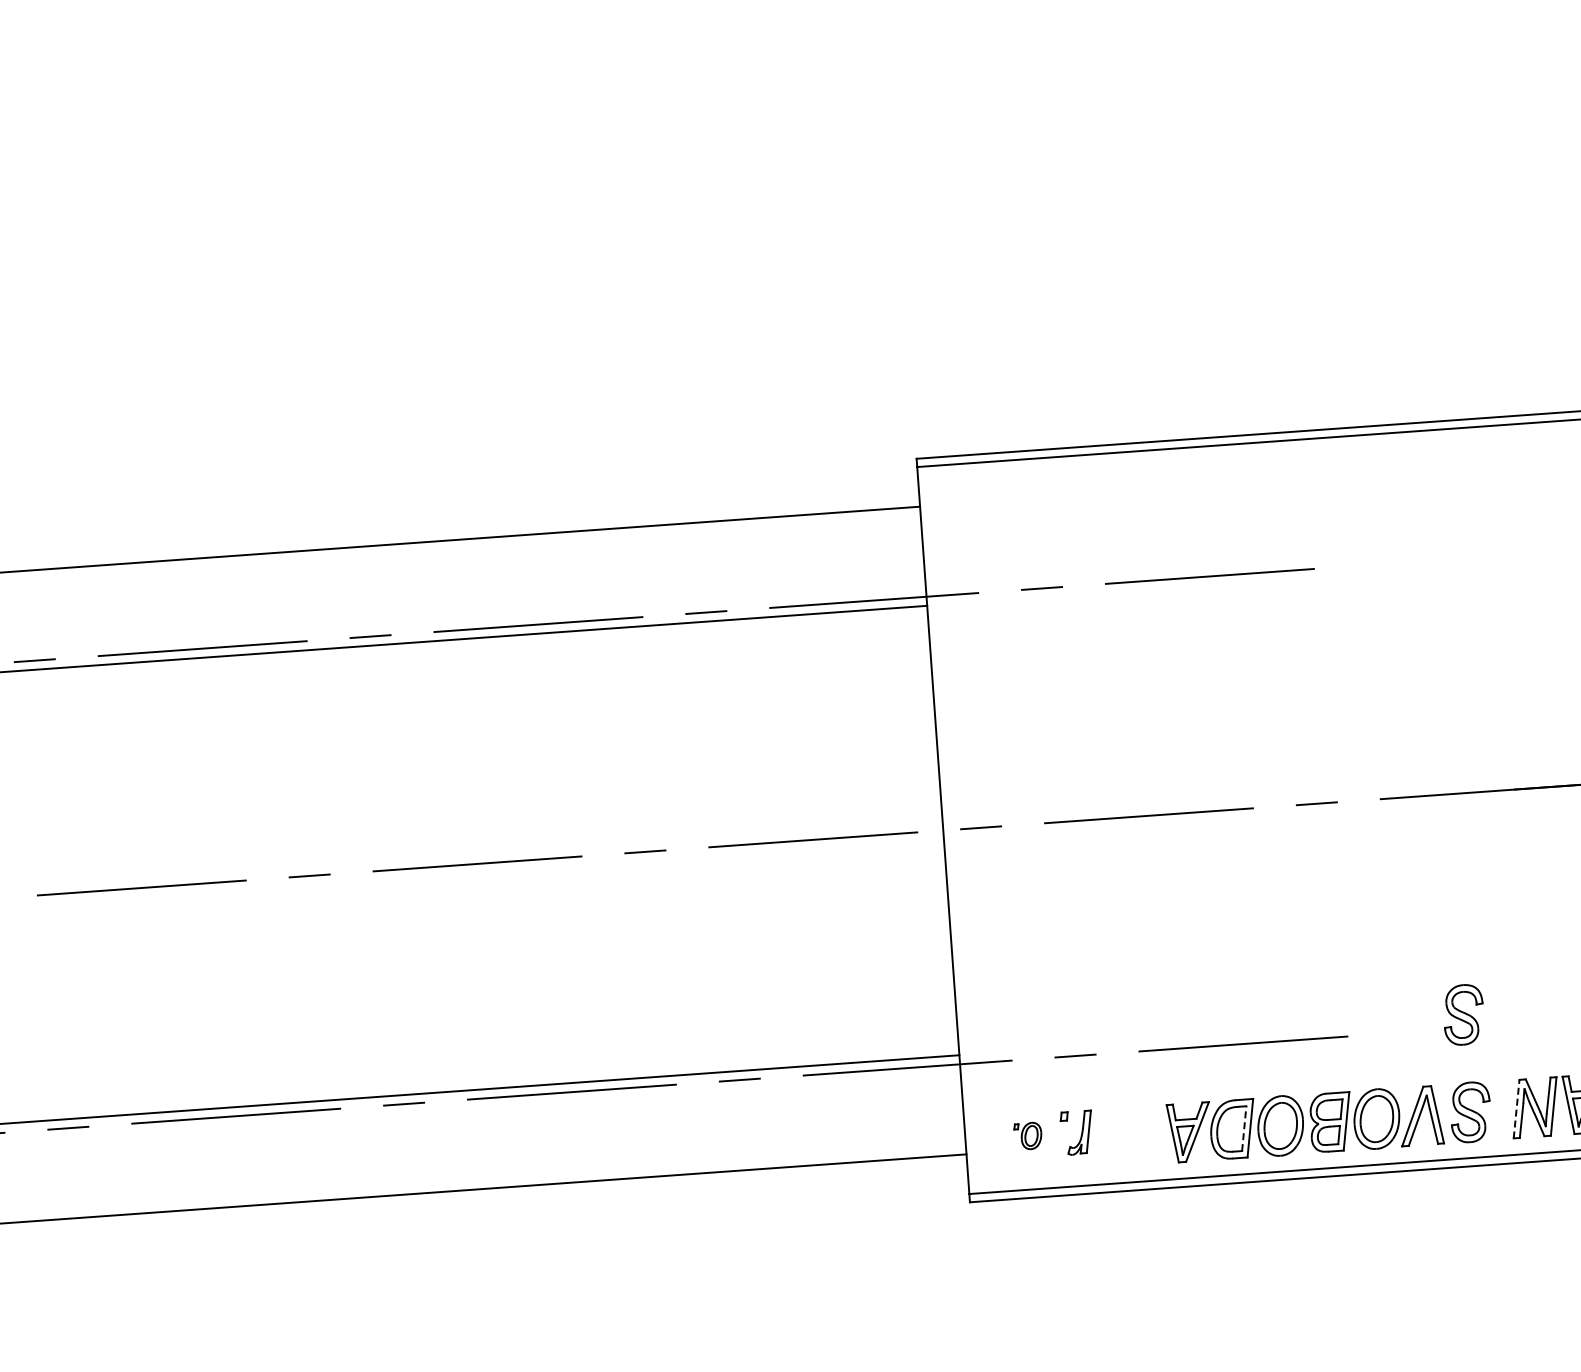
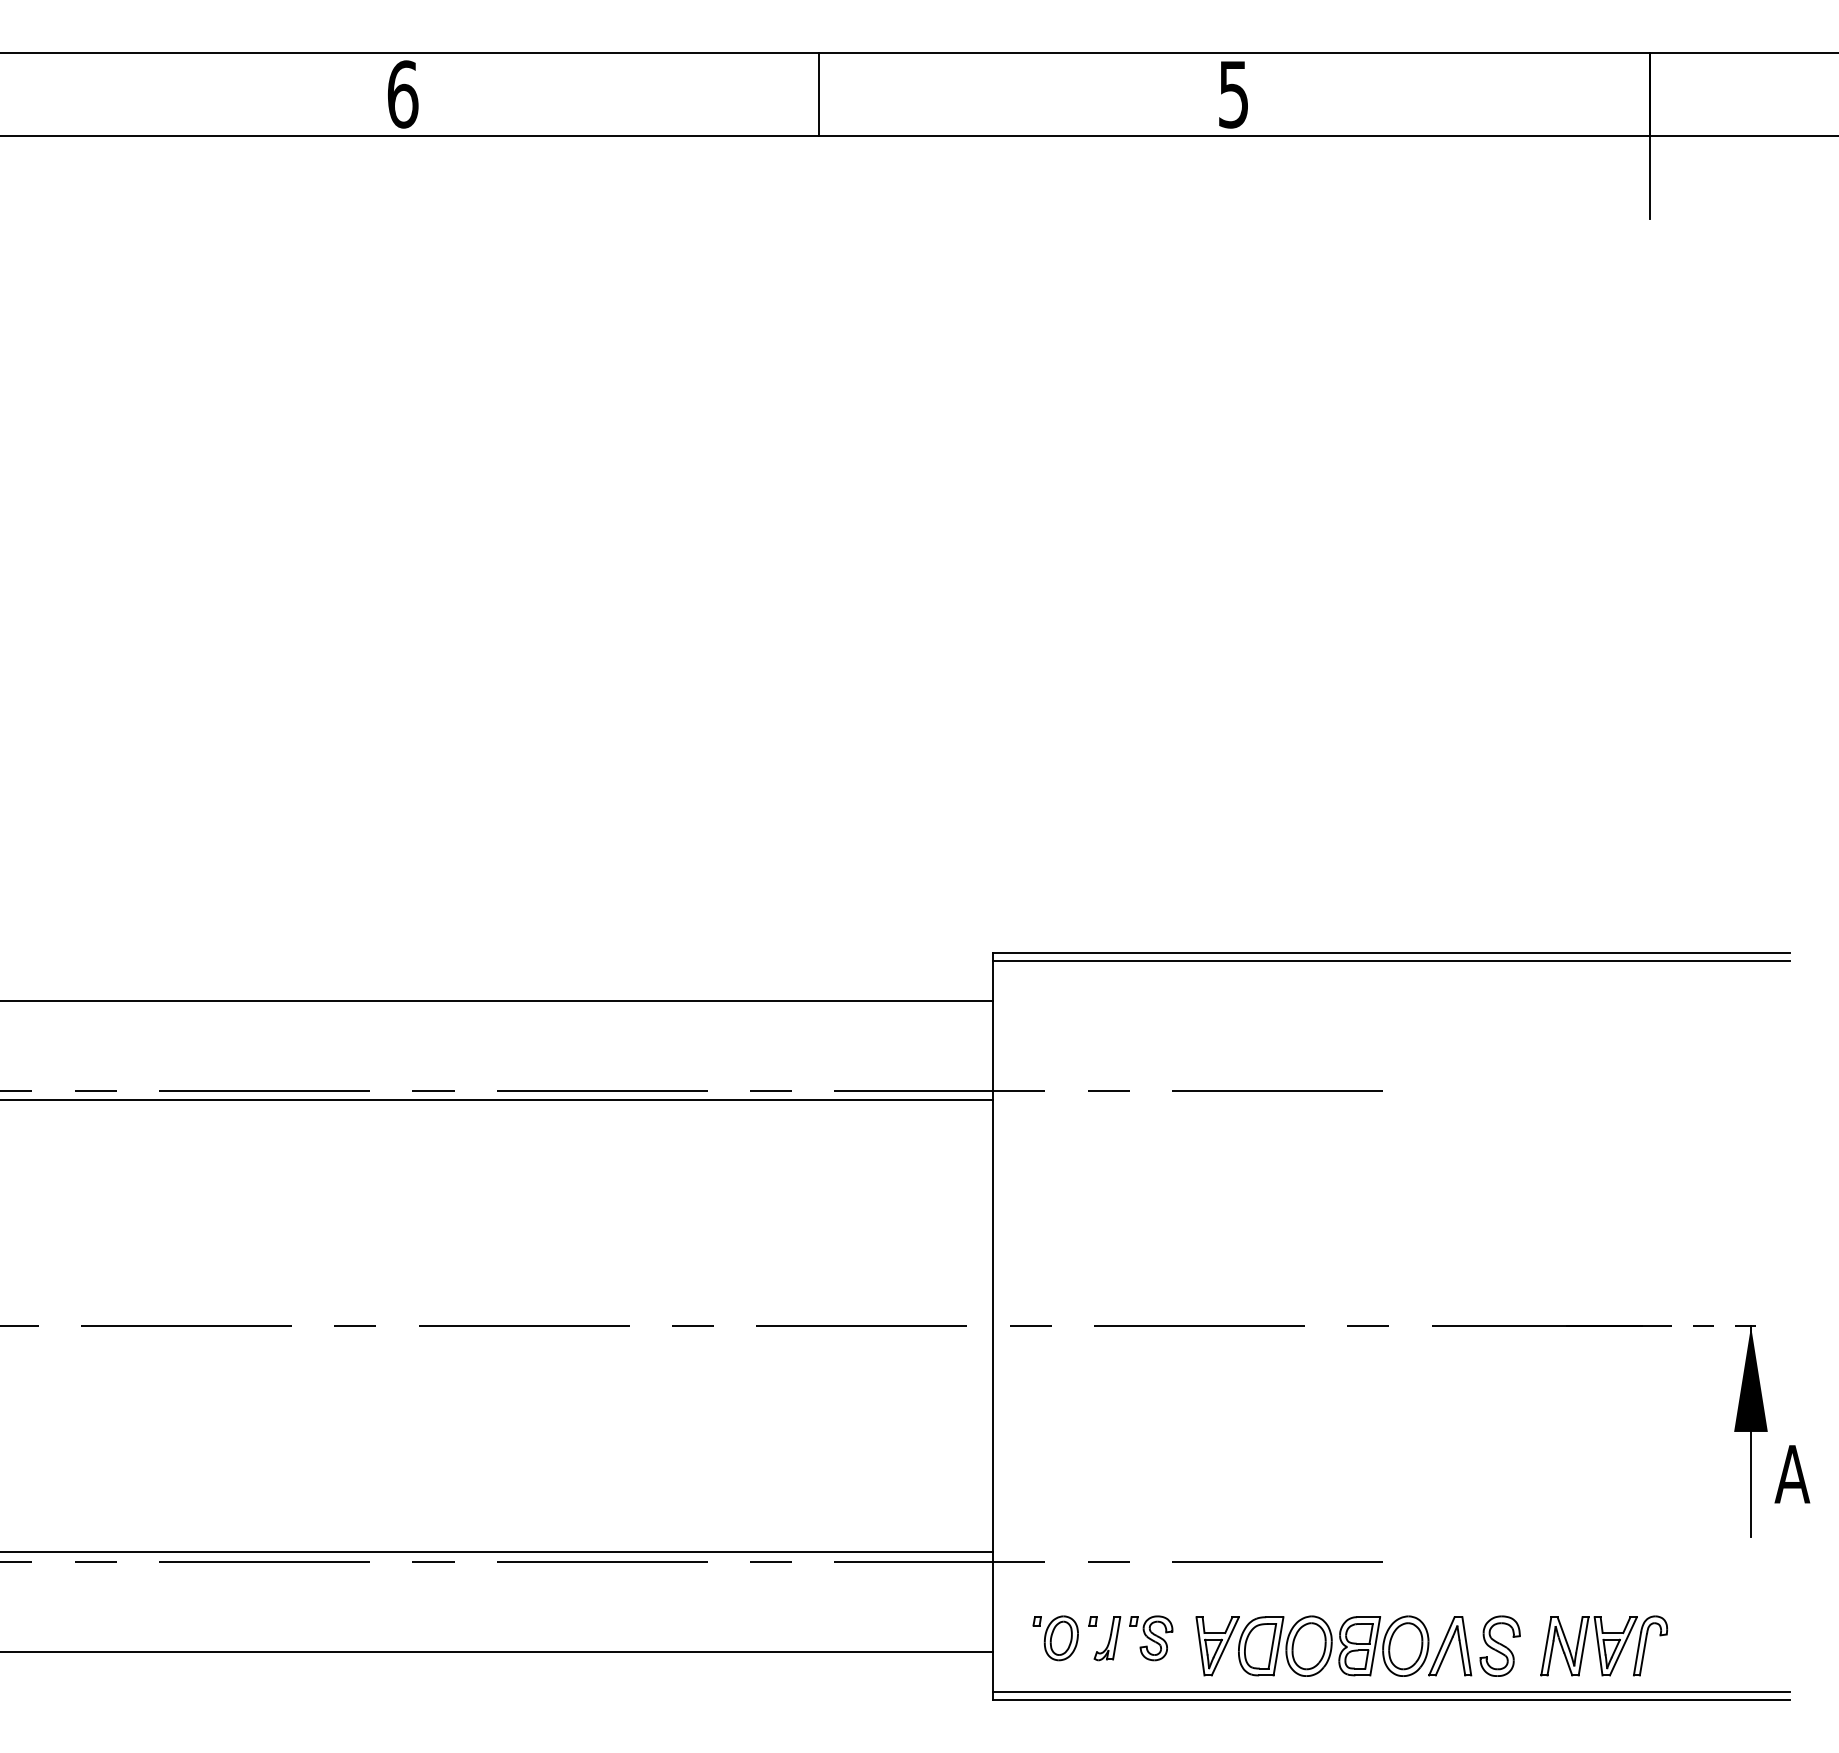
part: (1463, 1014) -> (1499, 1547), removed
line: (1516, 1109) -> (1546, 1646), dashed -> solid
line: (1244, 1128) -> (1272, 1646), dashed -> solid
part: (1123, 1129) -> (1151, 1638), added
part: (1028, 1136) -> (1055, 1638), size x1.67

